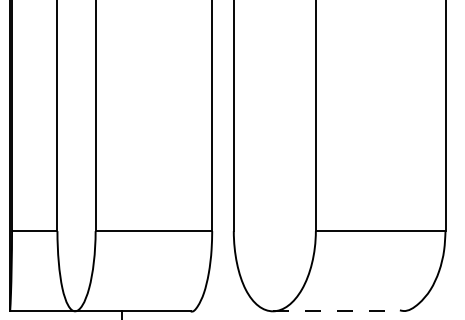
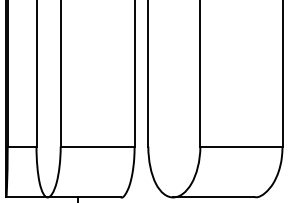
line: (336, 311) -> (213, 197), dashed -> solid

